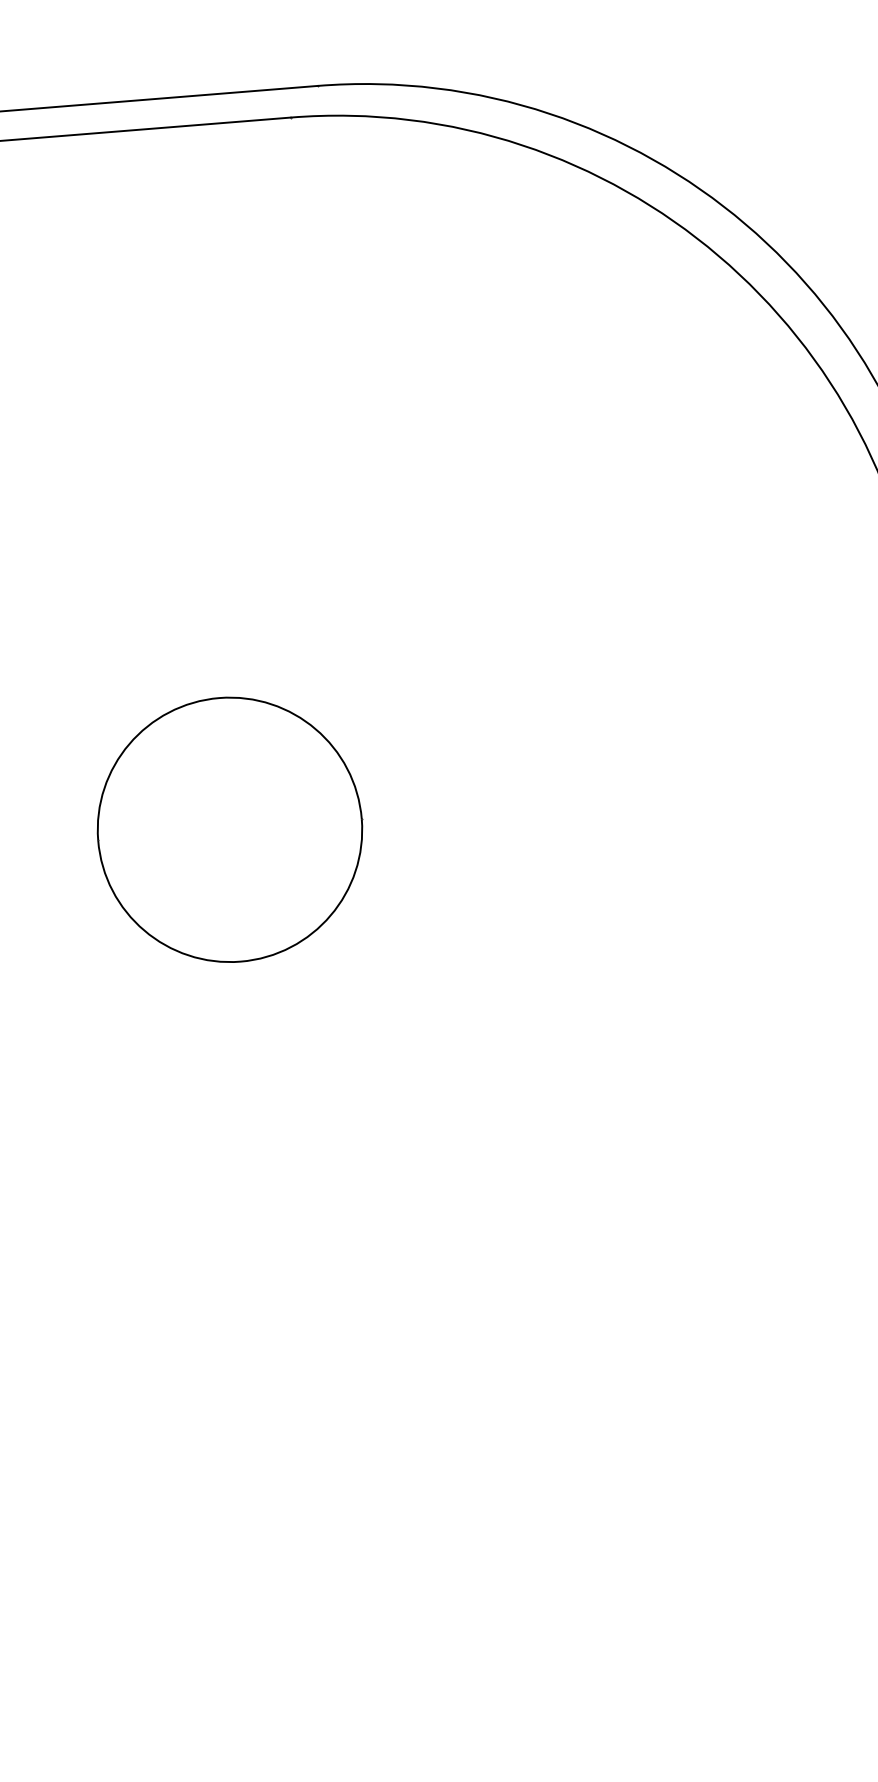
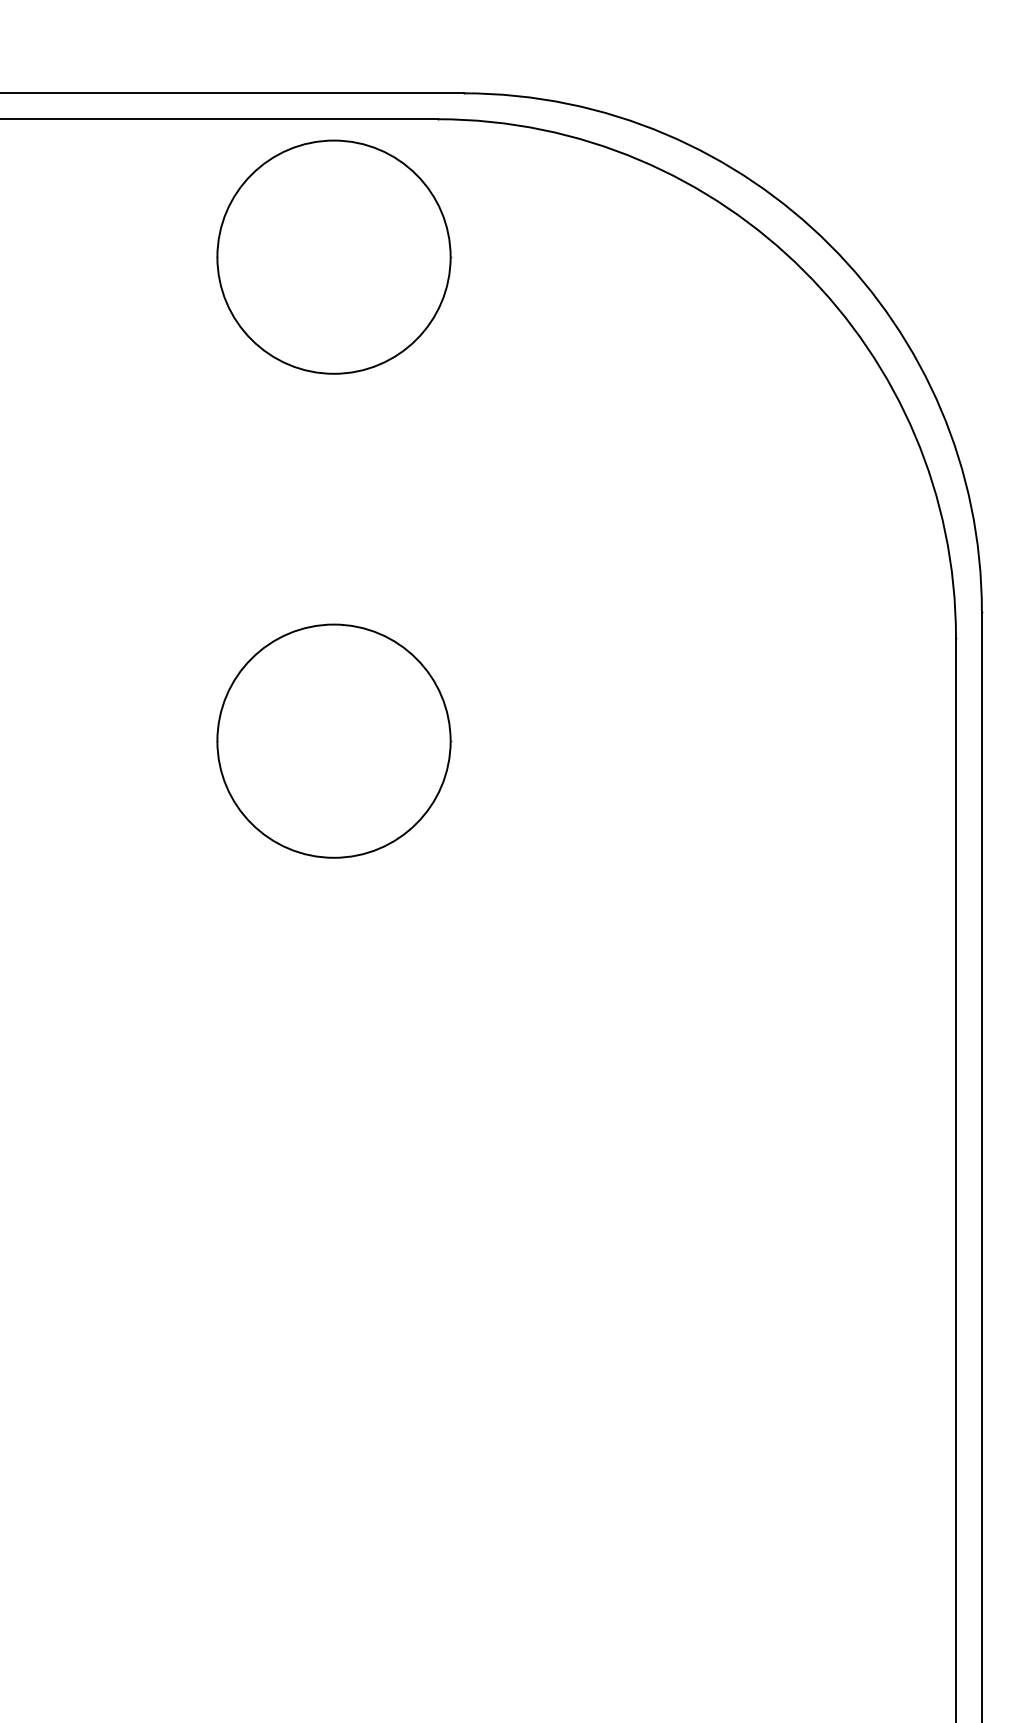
part: (186, 282) -> (334, 256), added

